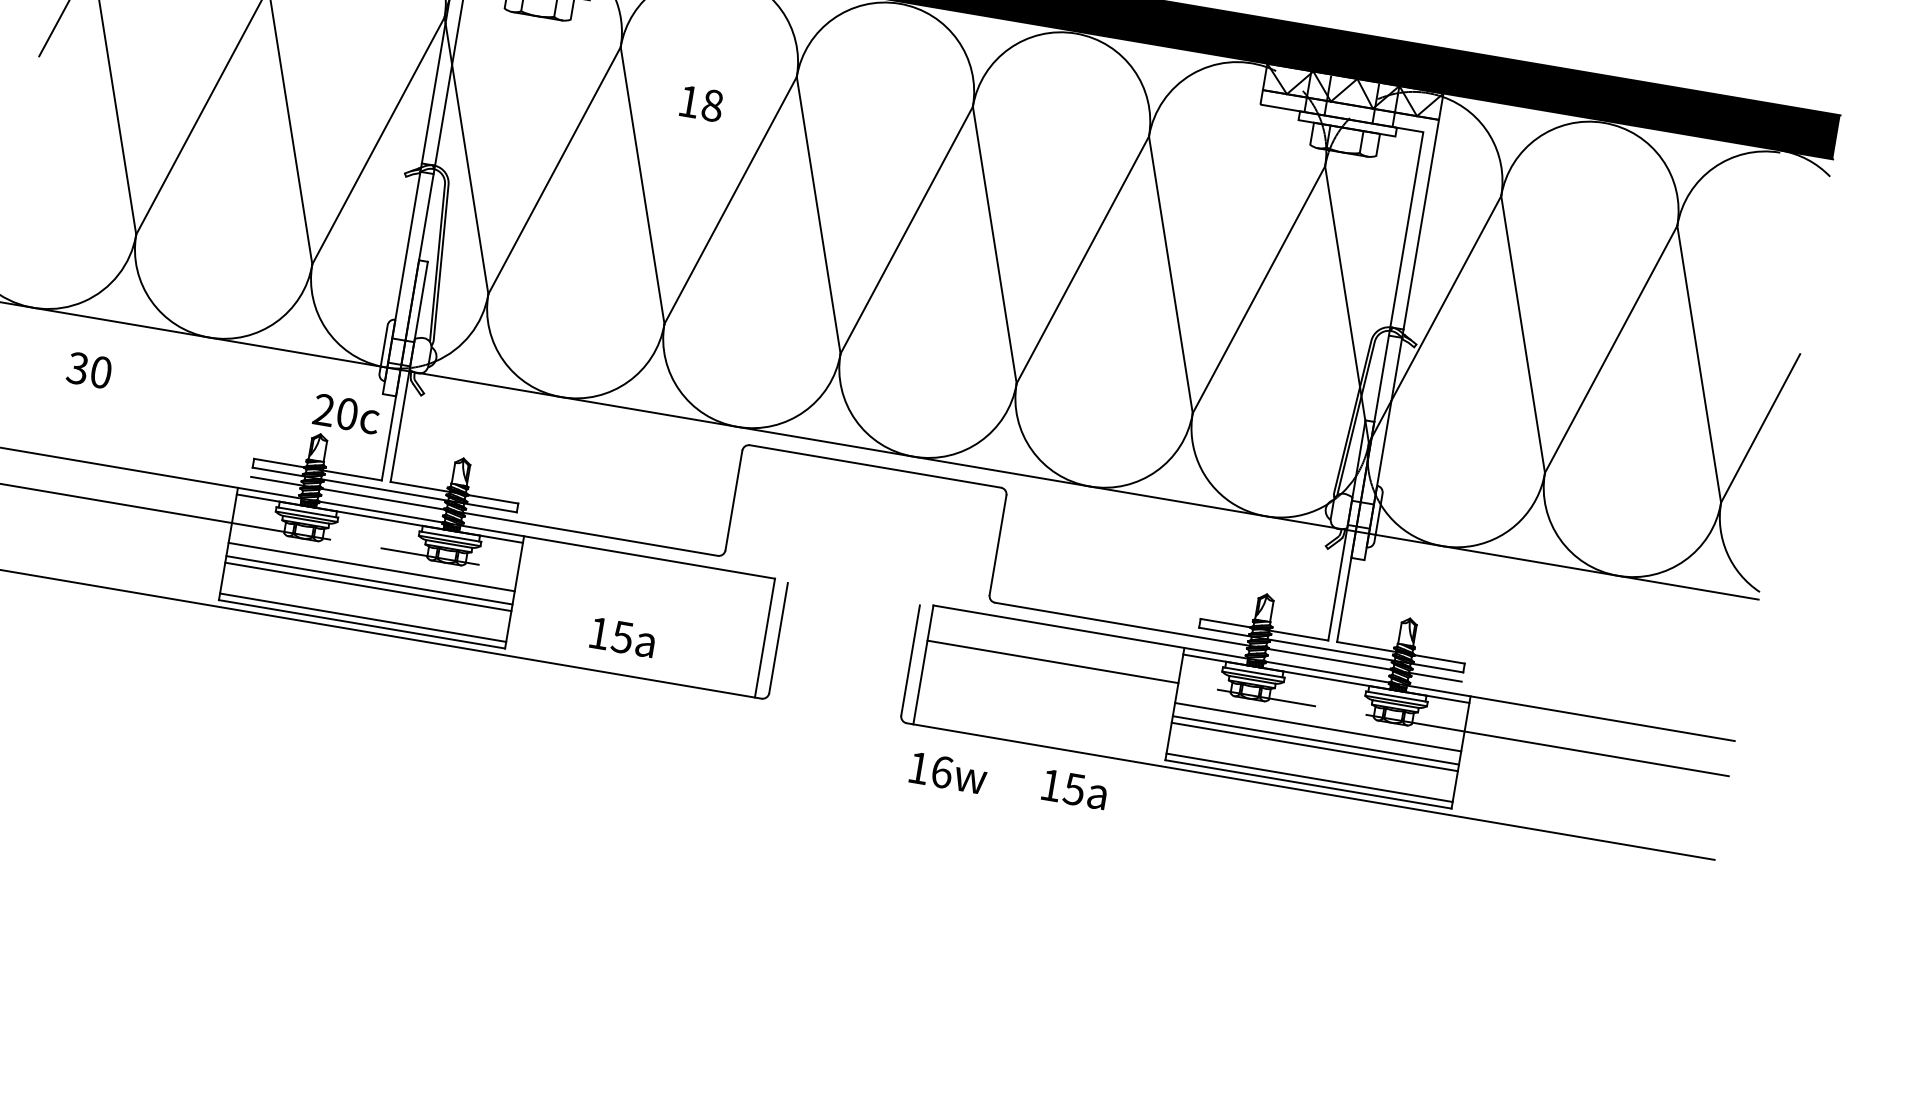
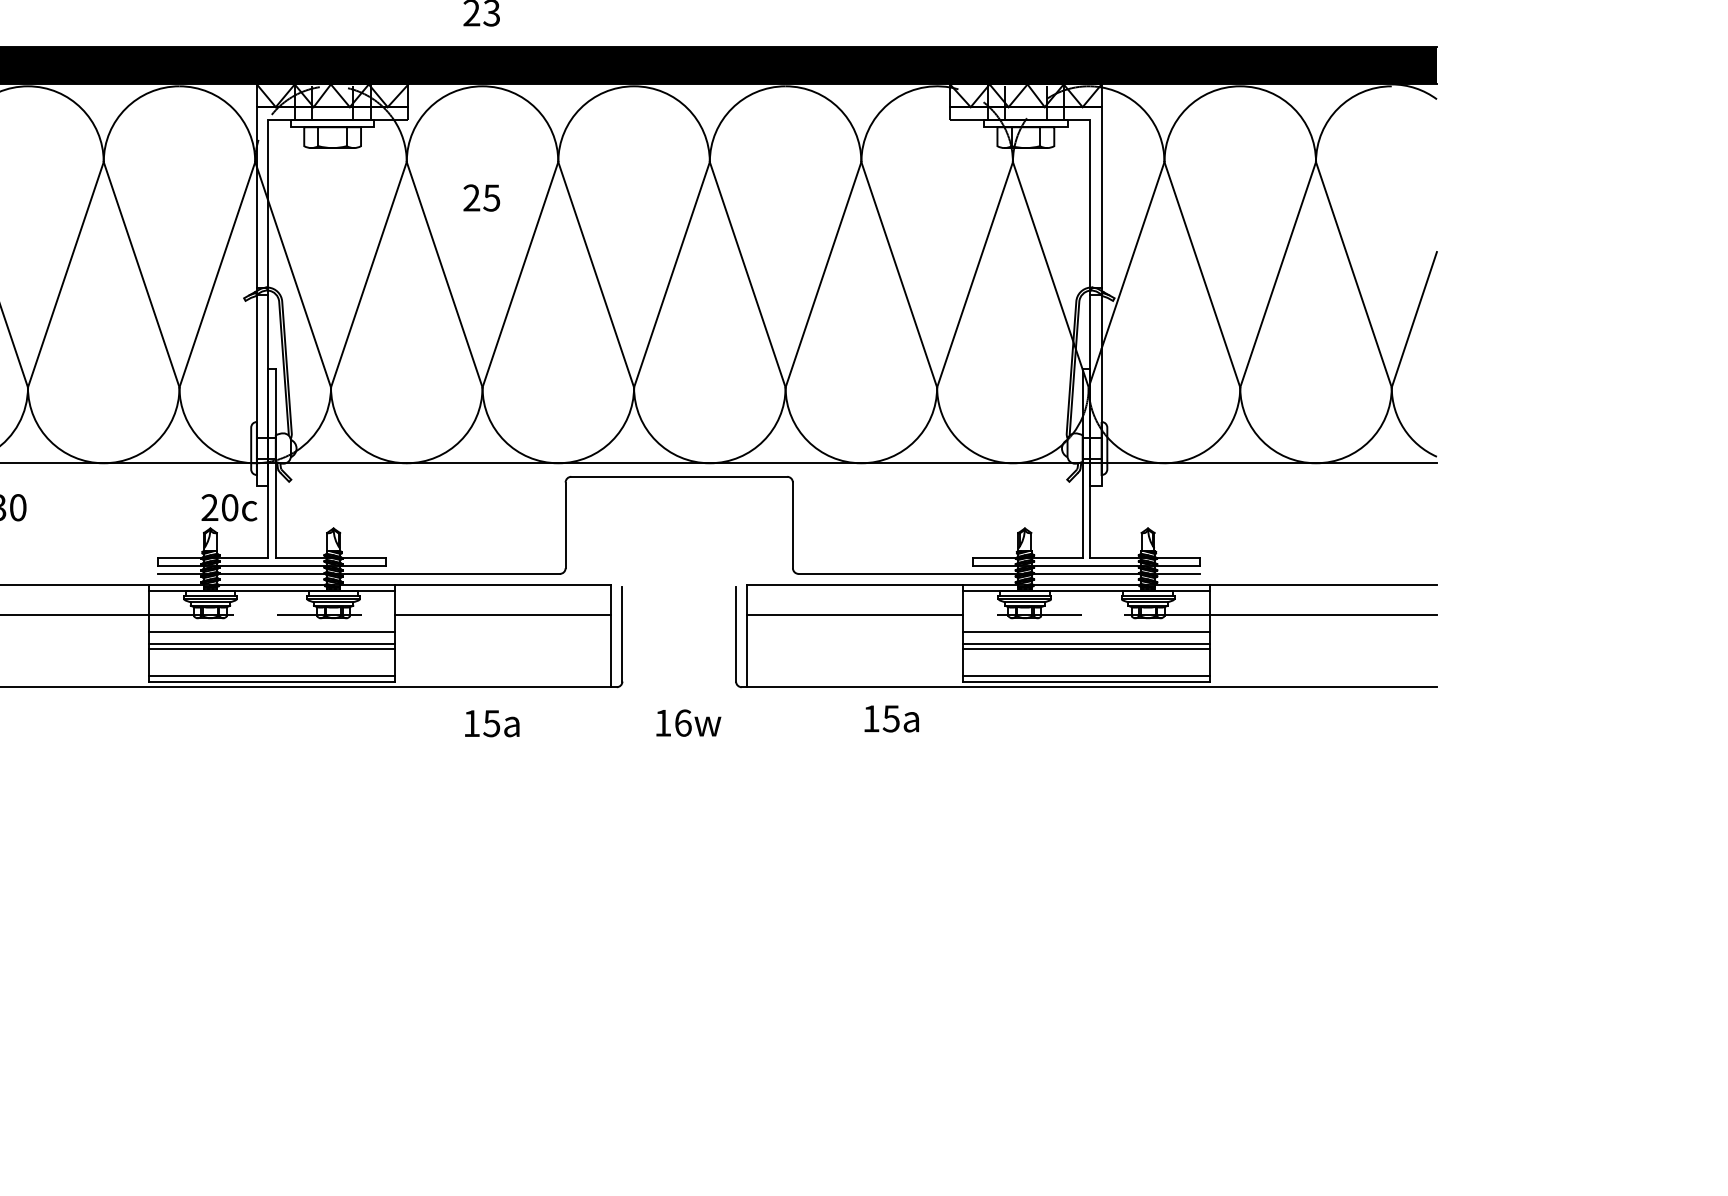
text: (700, 102) -> (481, 197), 18 -> 25
line: (644, 593) -> (503, 615), added
text: (623, 637) -> (492, 723), moved
text: (948, 772) -> (688, 722), moved

